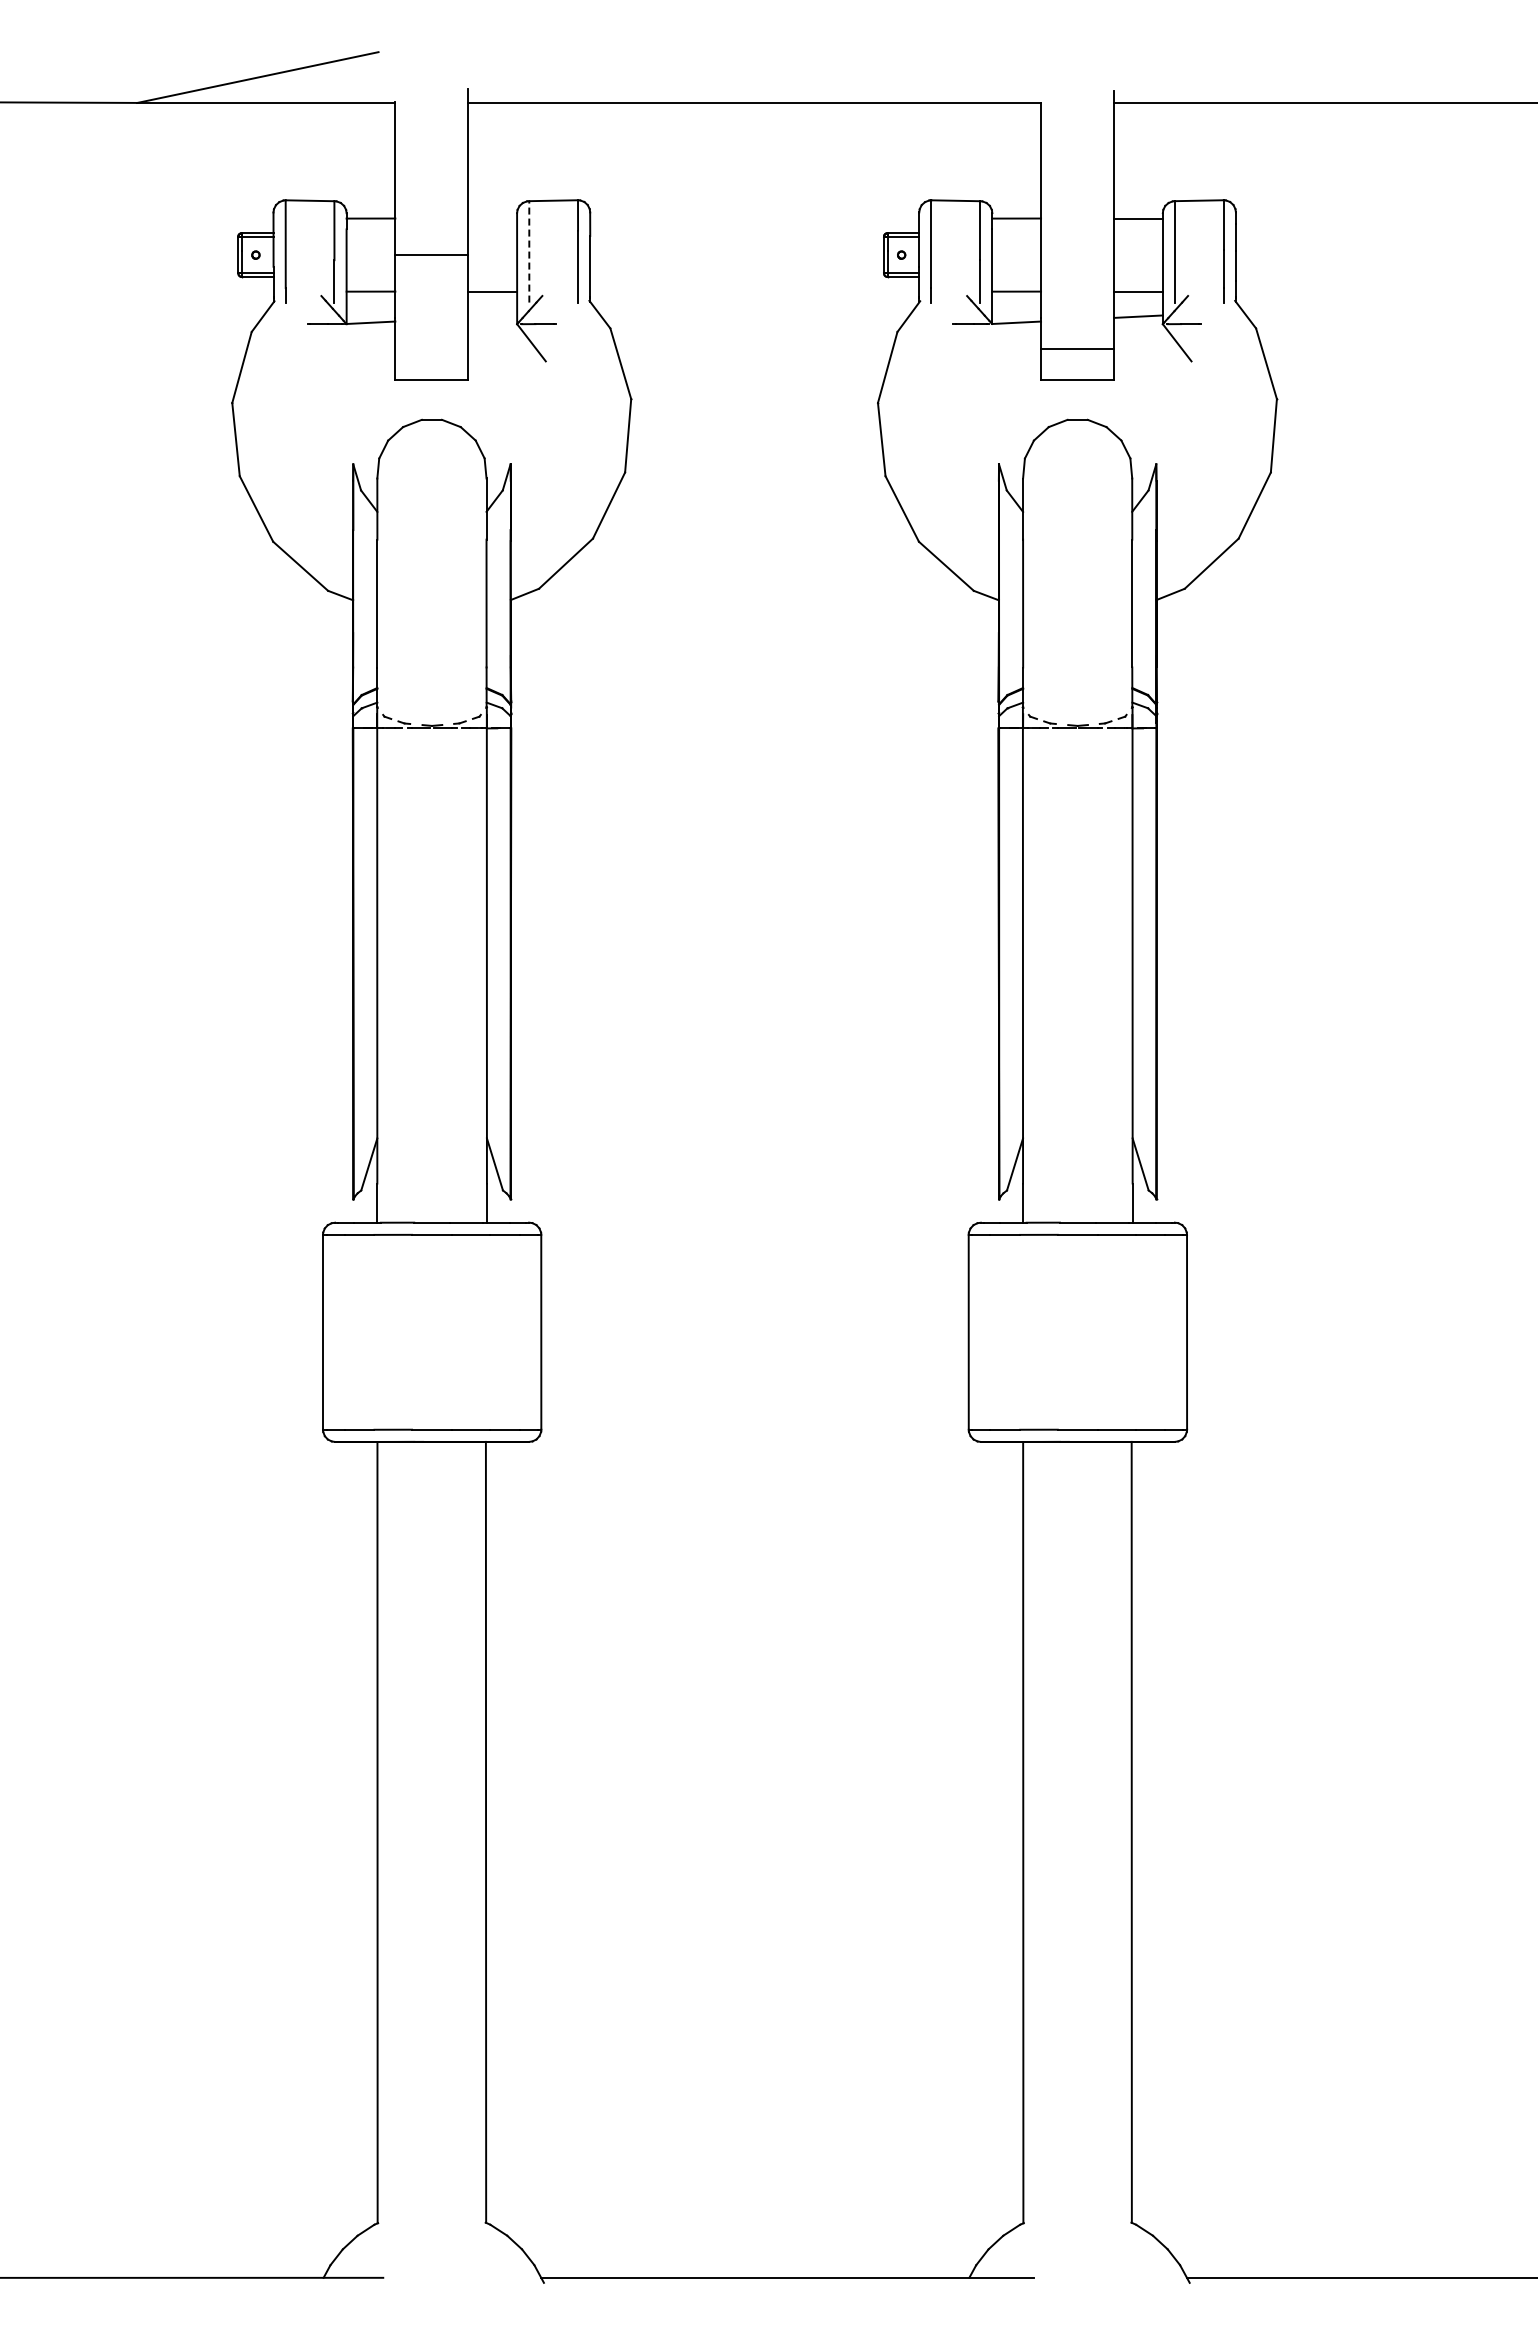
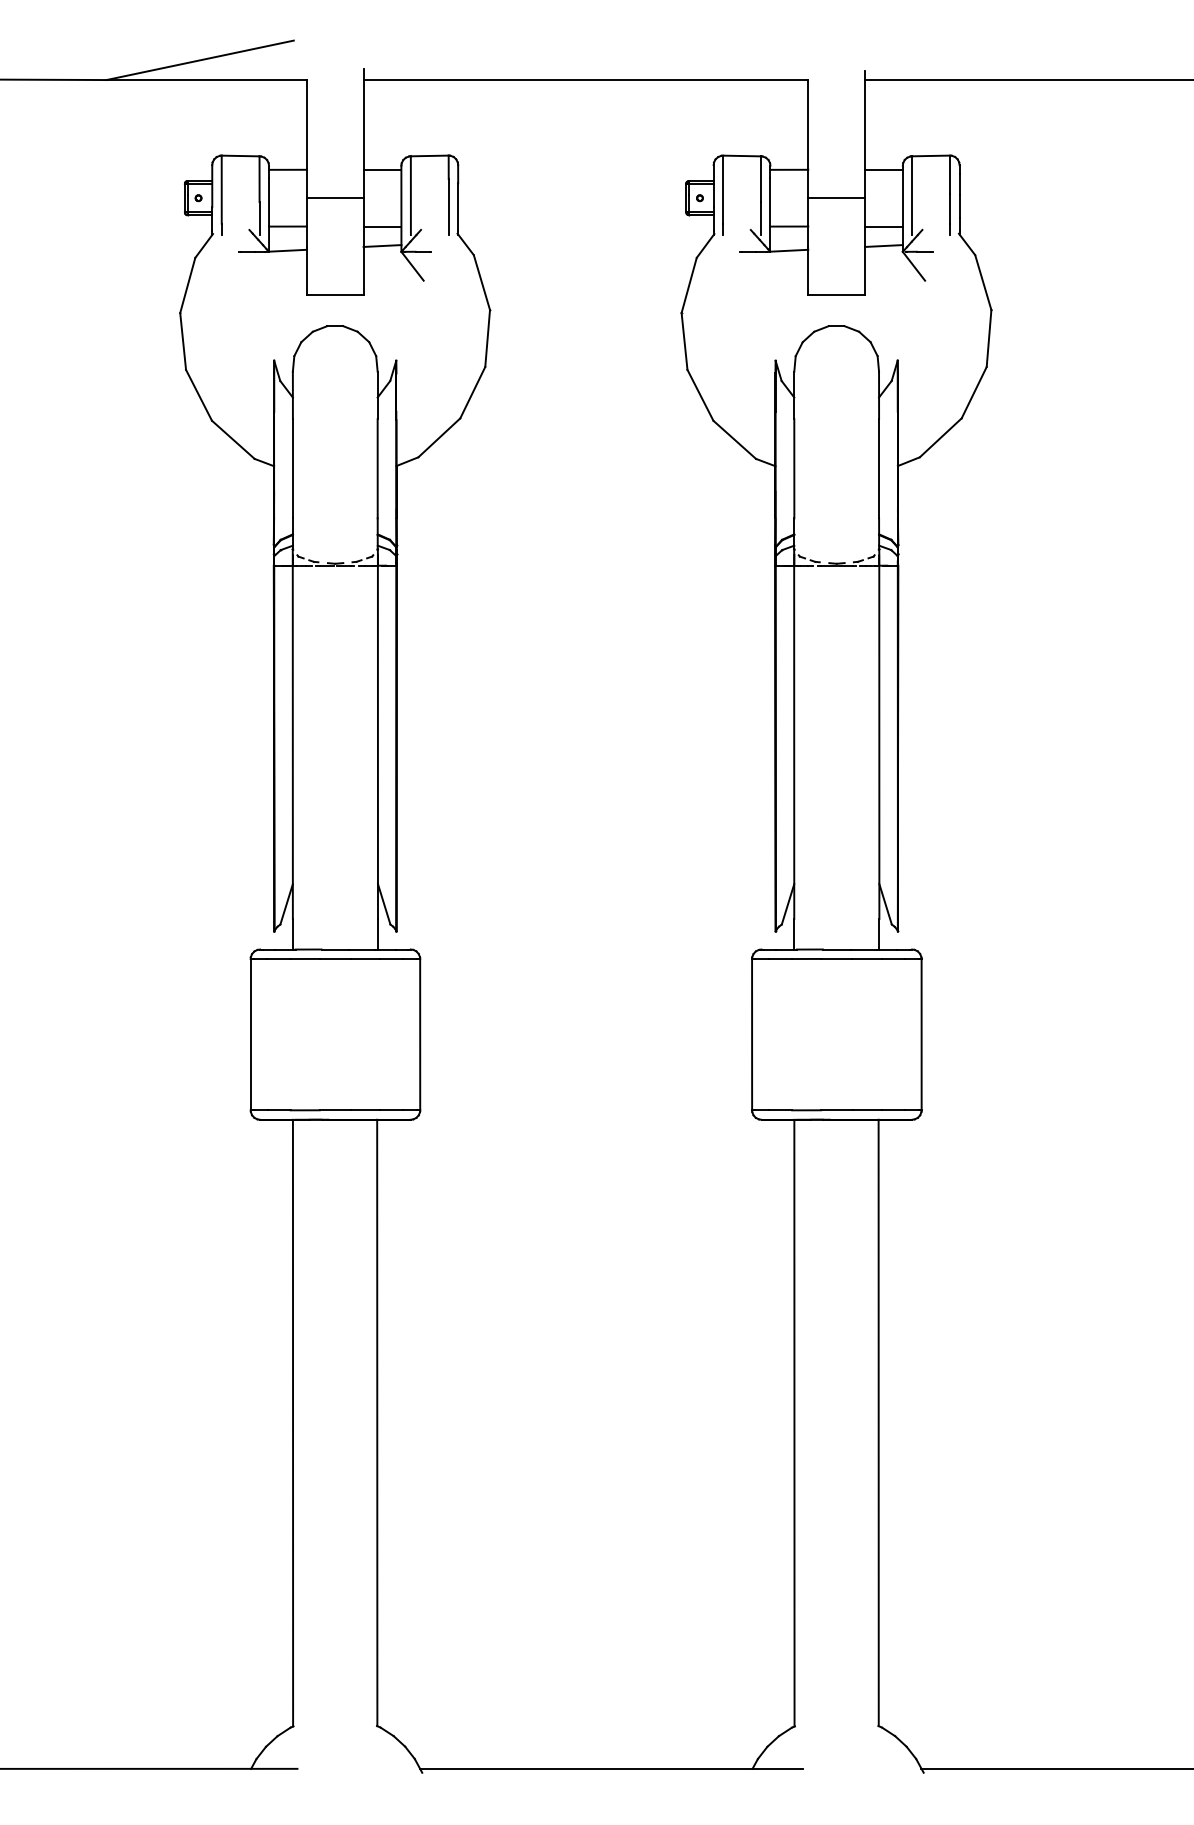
line: (492, 218) -> (382, 169), added
line: (529, 251) -> (411, 195), dashed -> solid
line: (492, 316) -> (382, 245), added
line: (1077, 349) -> (836, 198), moved

